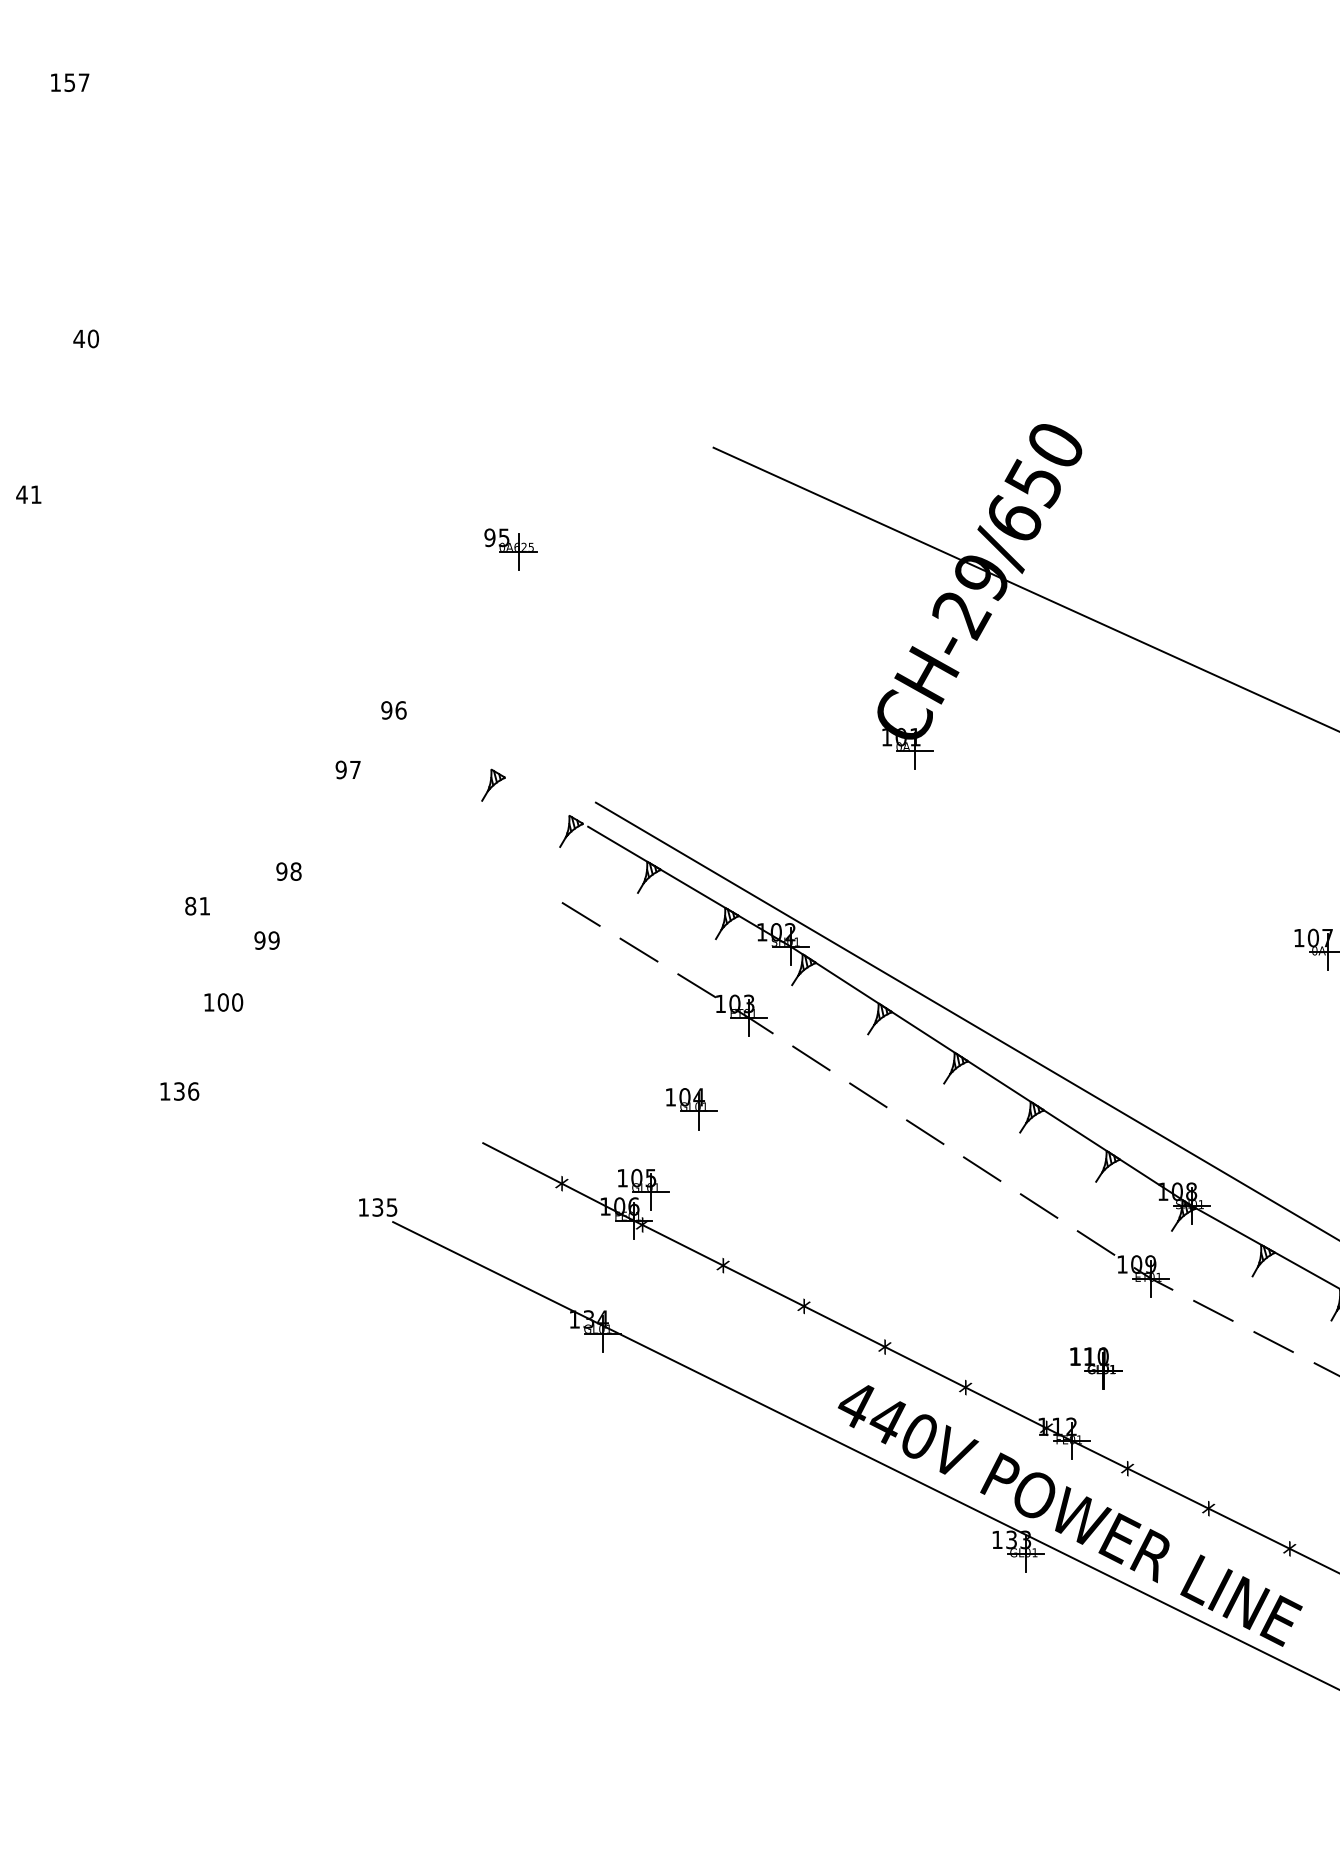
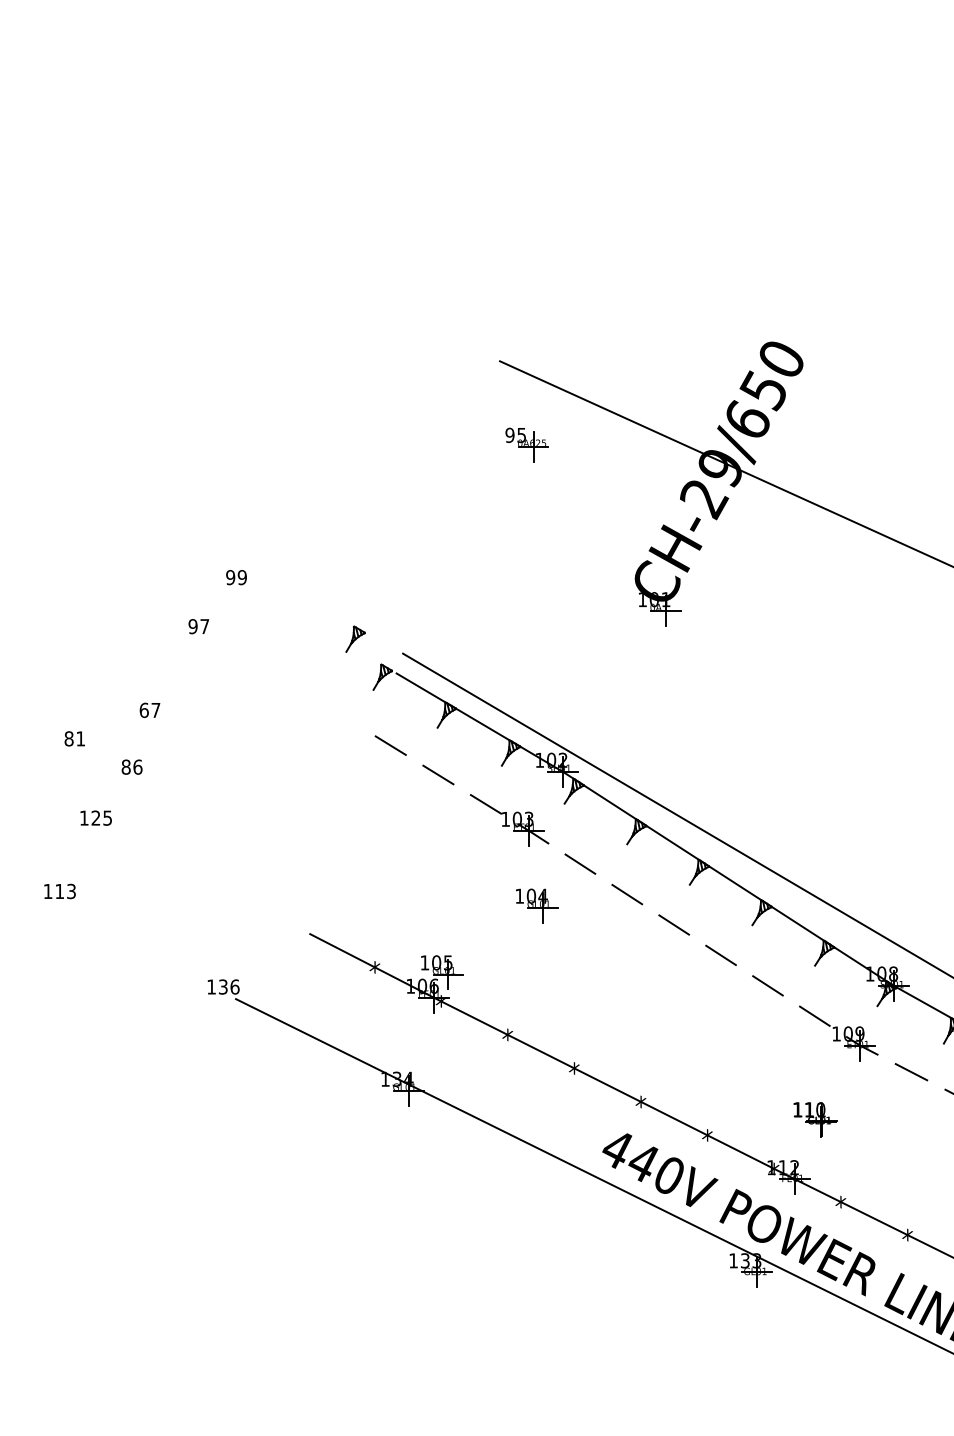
part: (510, 549) -> (526, 445), moved
text: (400, 710) -> (241, 577), 96 -> 99
part: (493, 784) -> (355, 638), moved
text: (288, 871) -> (149, 710), 98 -> 67
text: (266, 940) -> (131, 767), 99 -> 86
text: (230, 1002) -> (101, 818), 100 -> 125
text: (186, 1091) -> (65, 891), 136 -> 113
part: (691, 1109) -> (536, 906), moved
text: (391, 1207) -> (234, 987), 135 -> 136

